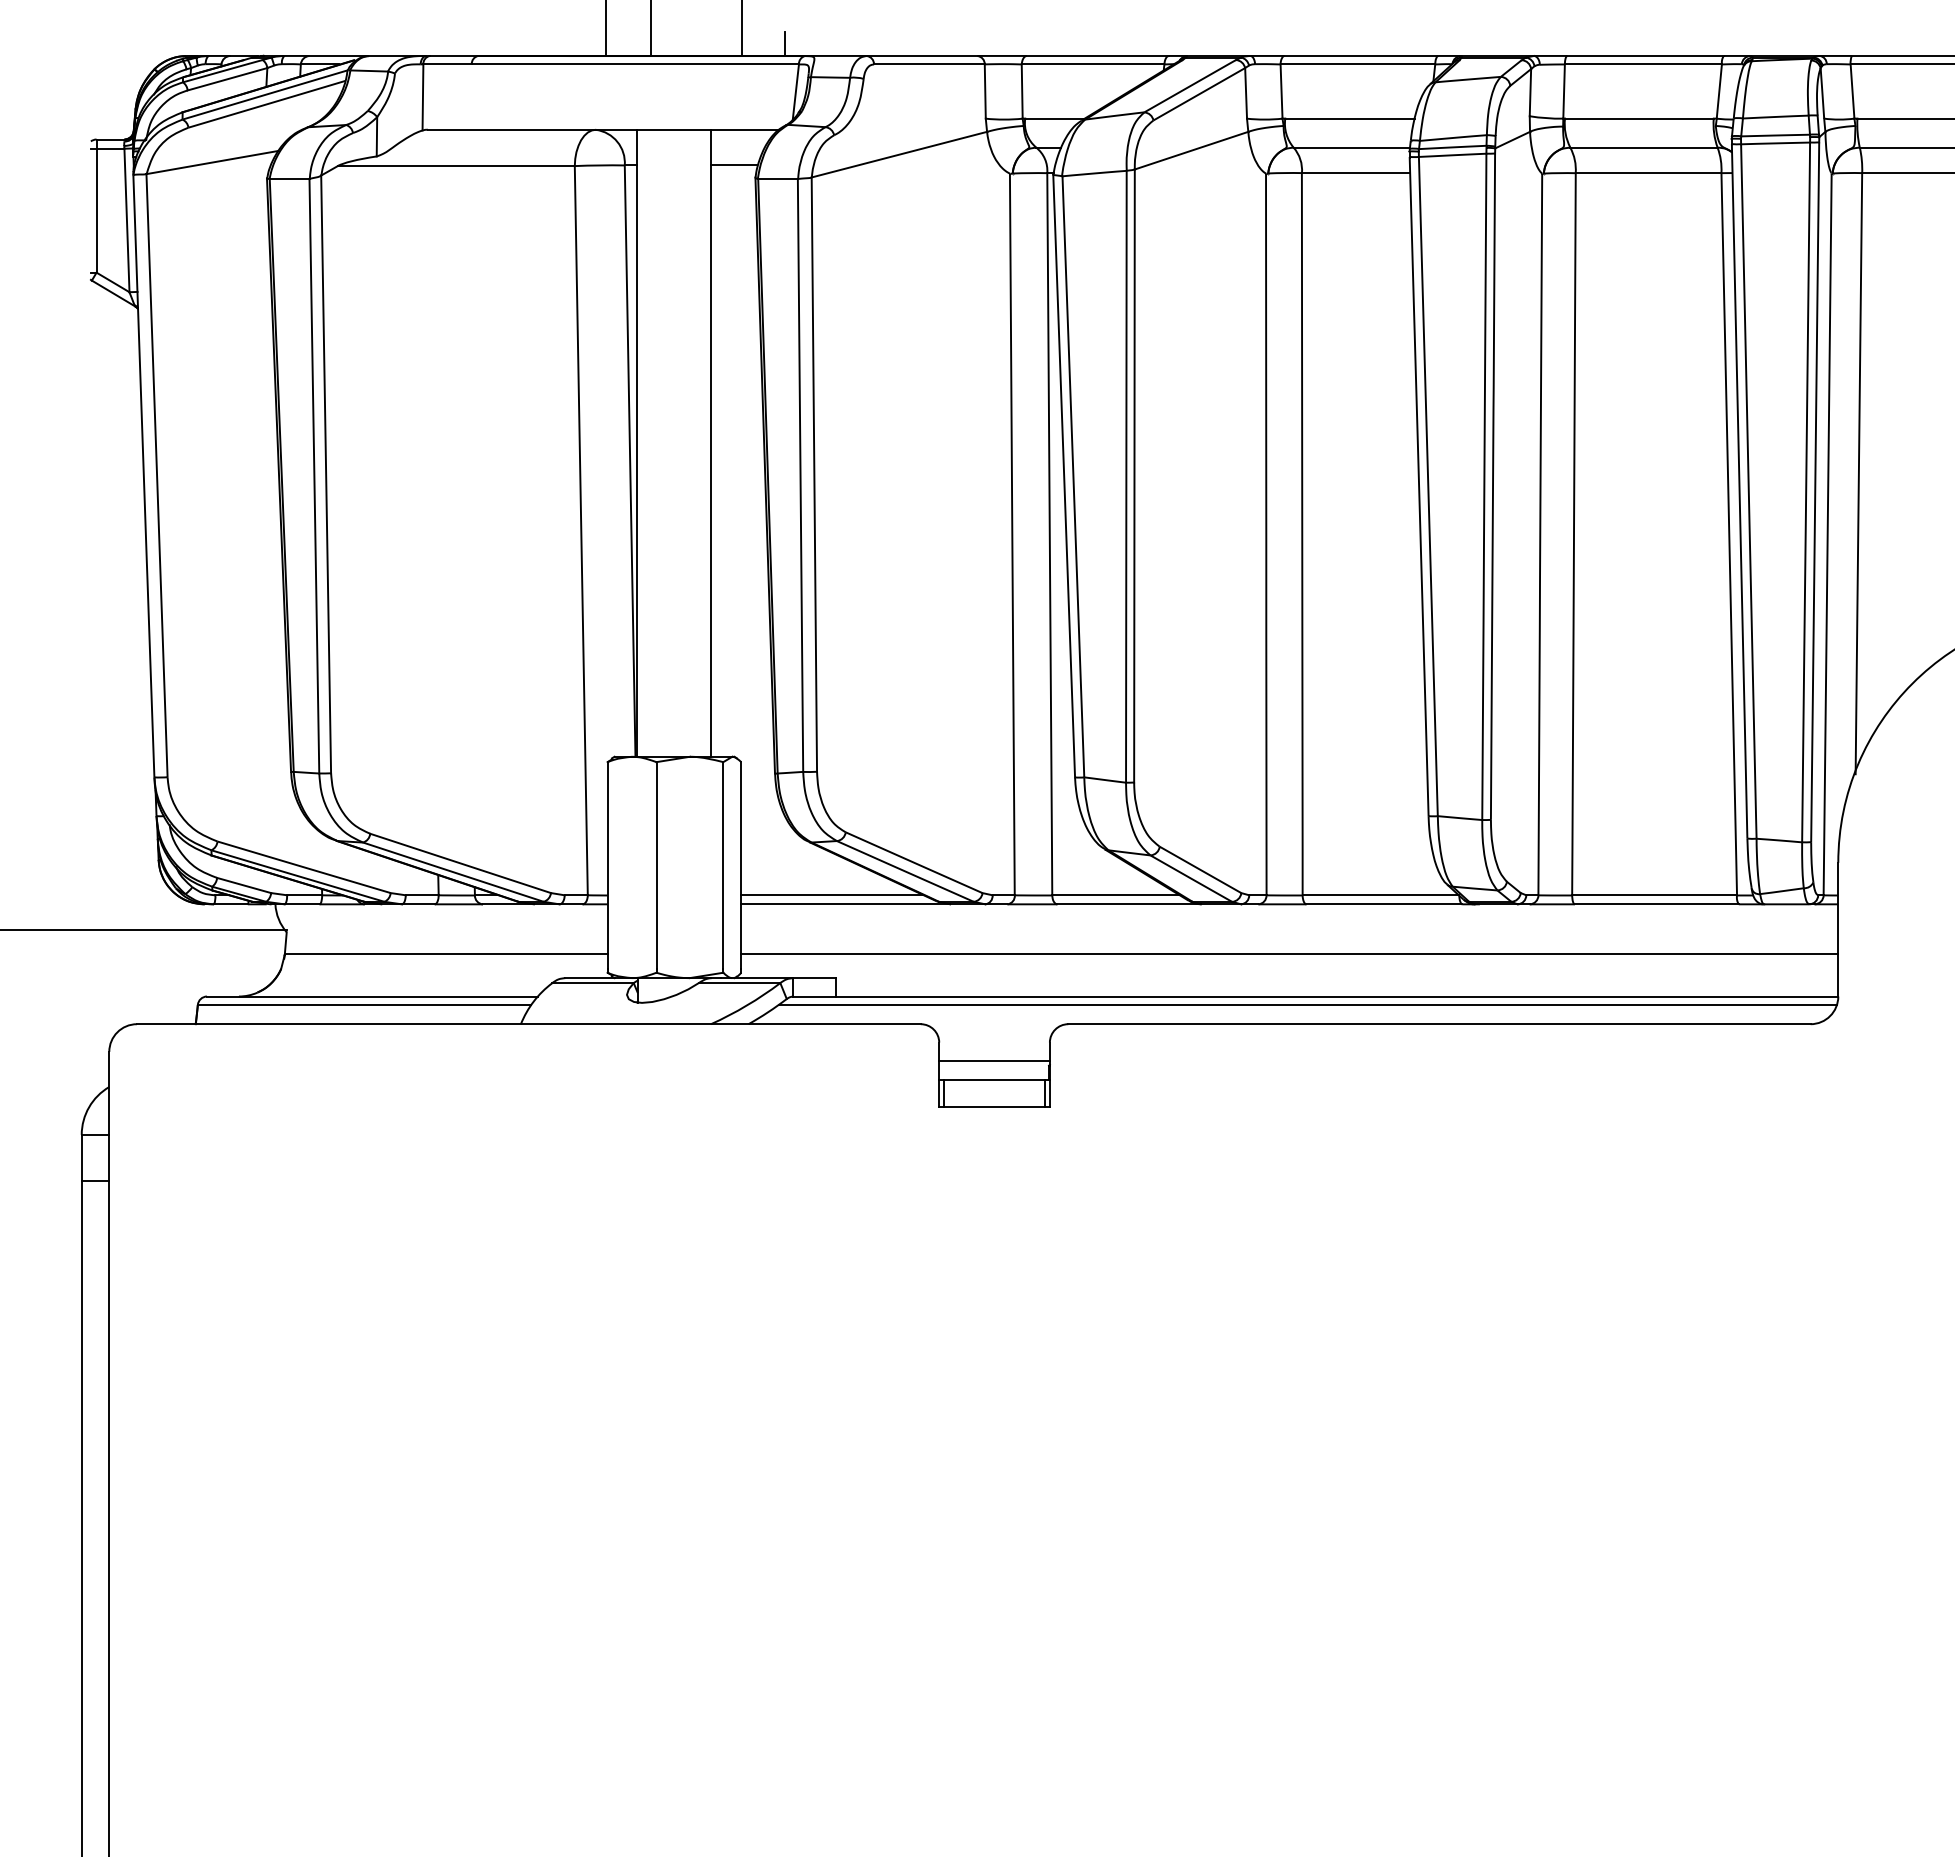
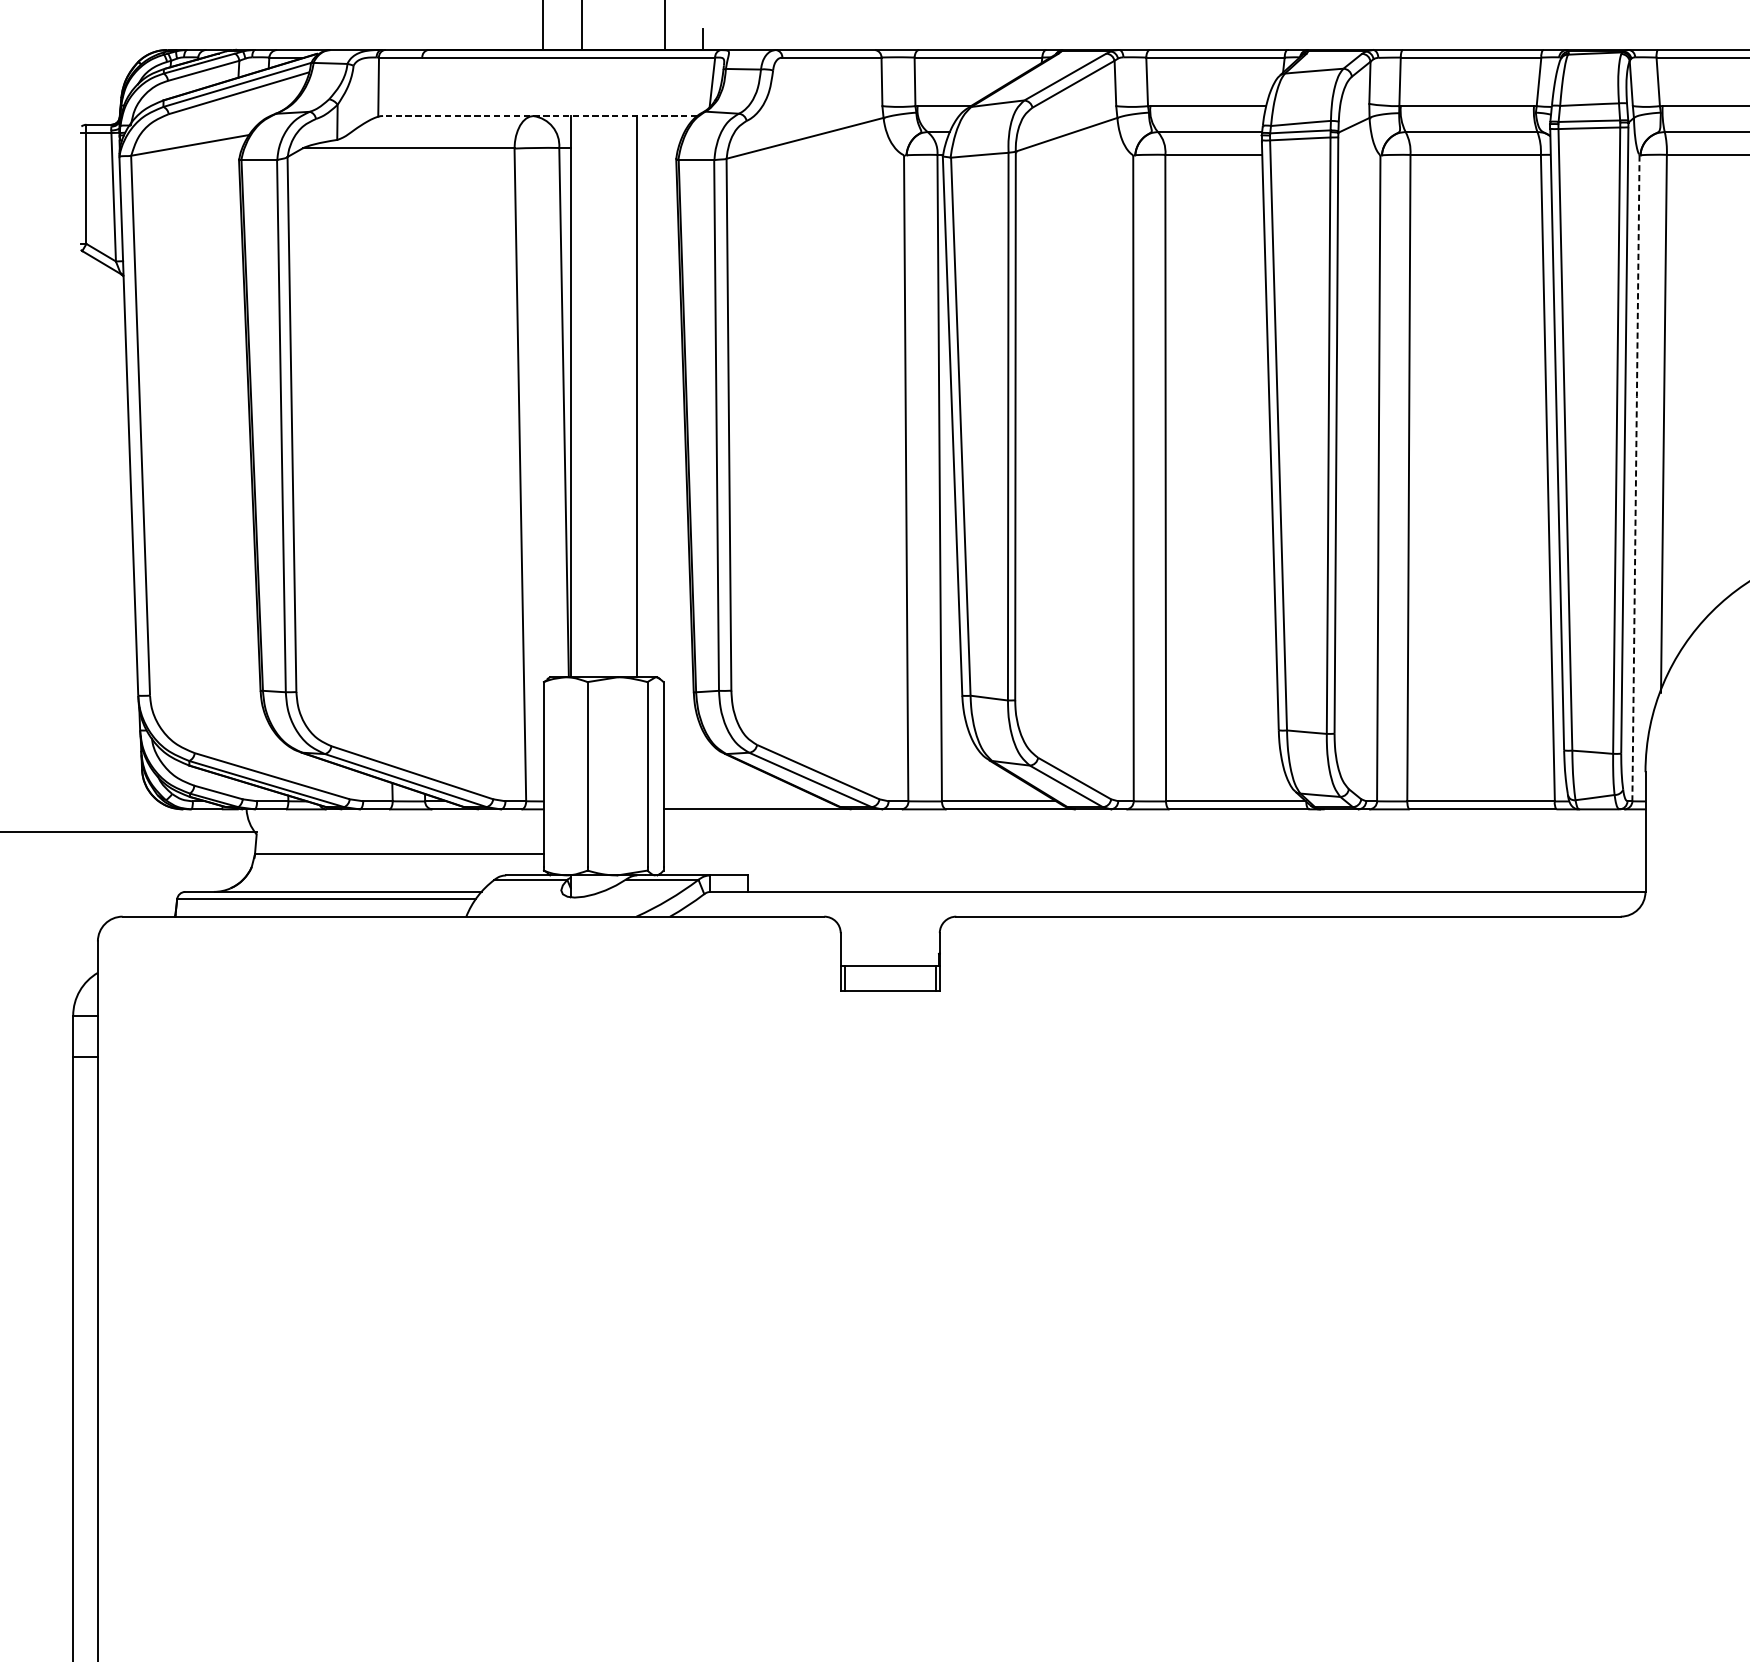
line: (602, 129) -> (539, 115), solid -> dashed
line: (734, 165) -> (657, 148), removed
line: (1827, 533) -> (1635, 477), solid -> dashed
line: (832, 895) -> (745, 801), removed
line: (1289, 954) -> (1154, 854), removed
line: (1307, 1005) -> (1170, 899), removed
line: (994, 1061) -> (890, 950), removed

